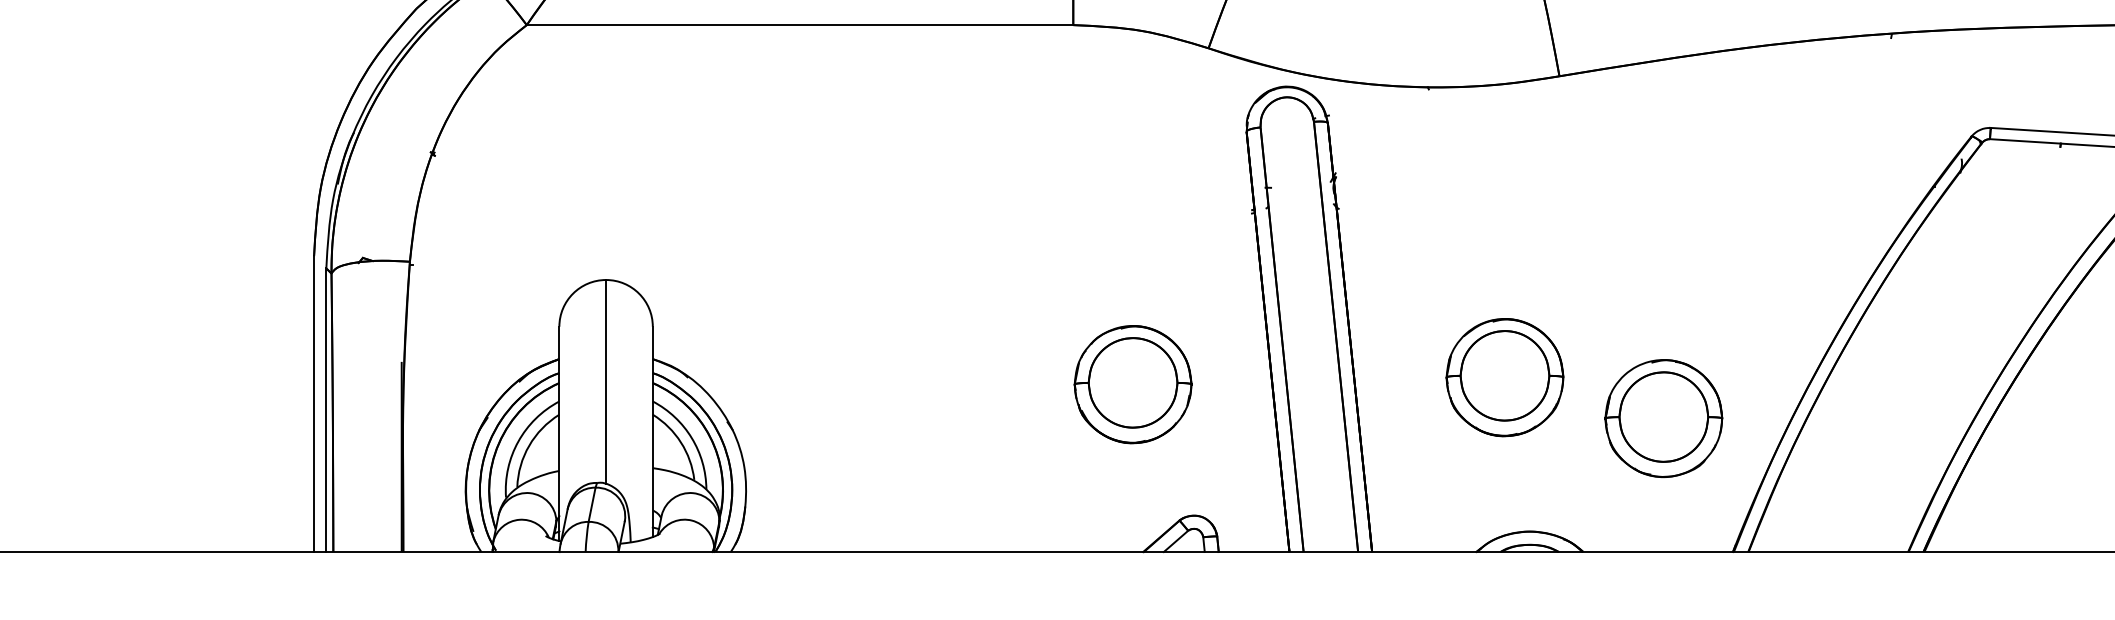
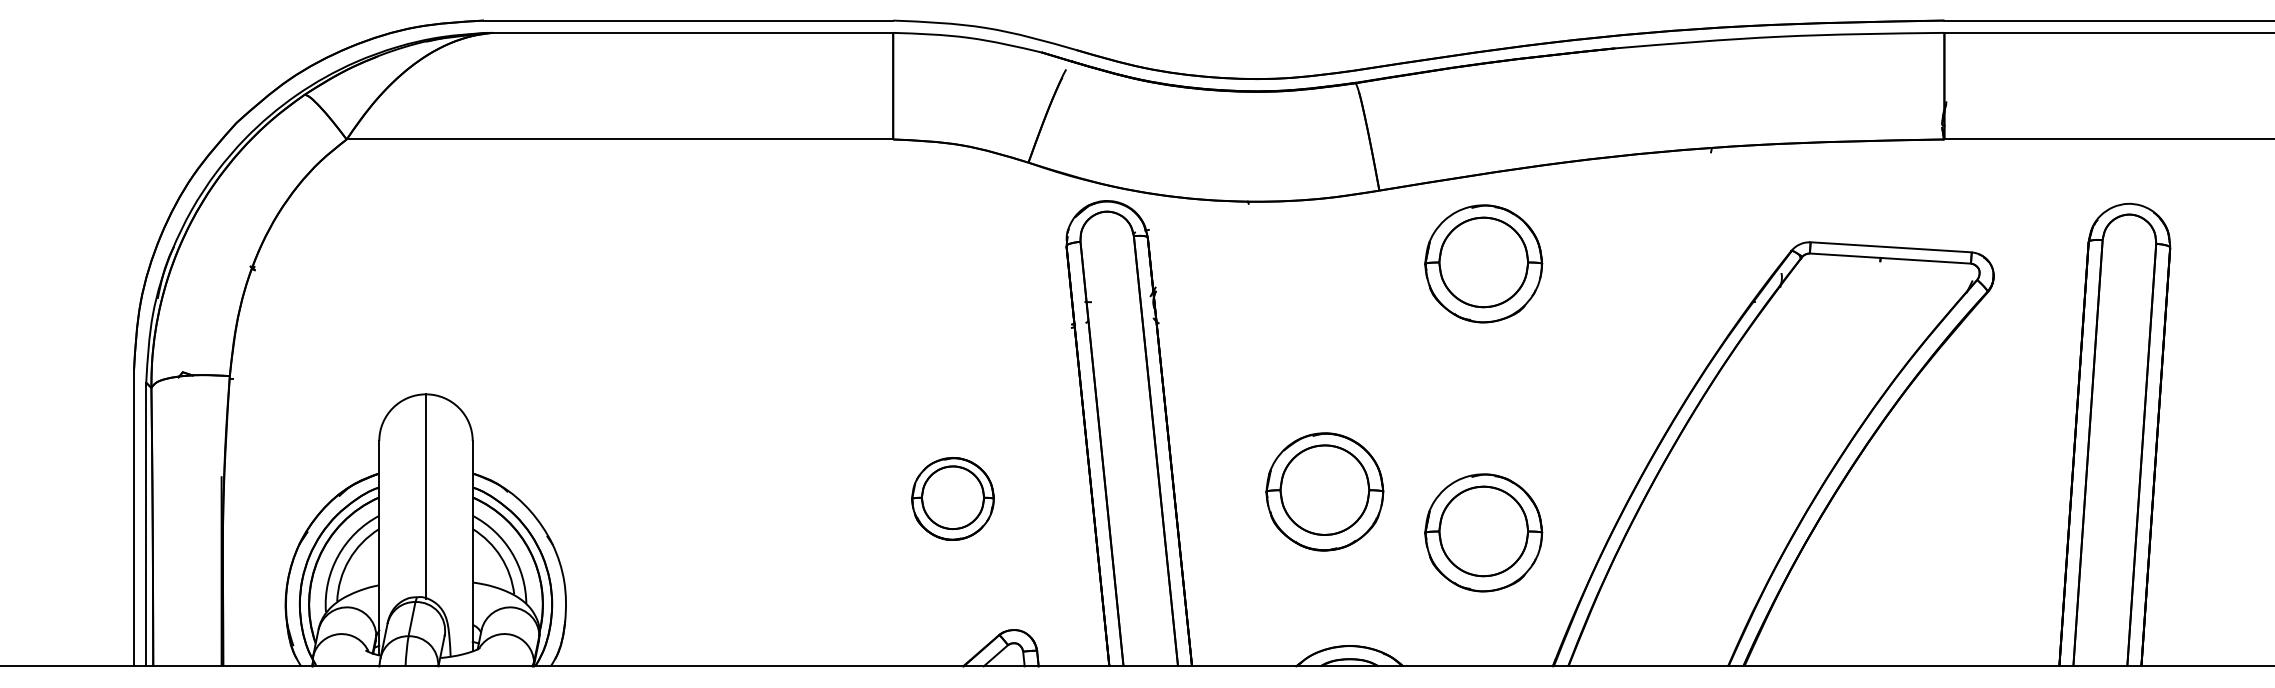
part: (1663, 149) -> (1483, 263), added
part: (1132, 384) -> (952, 498), size x0.7

